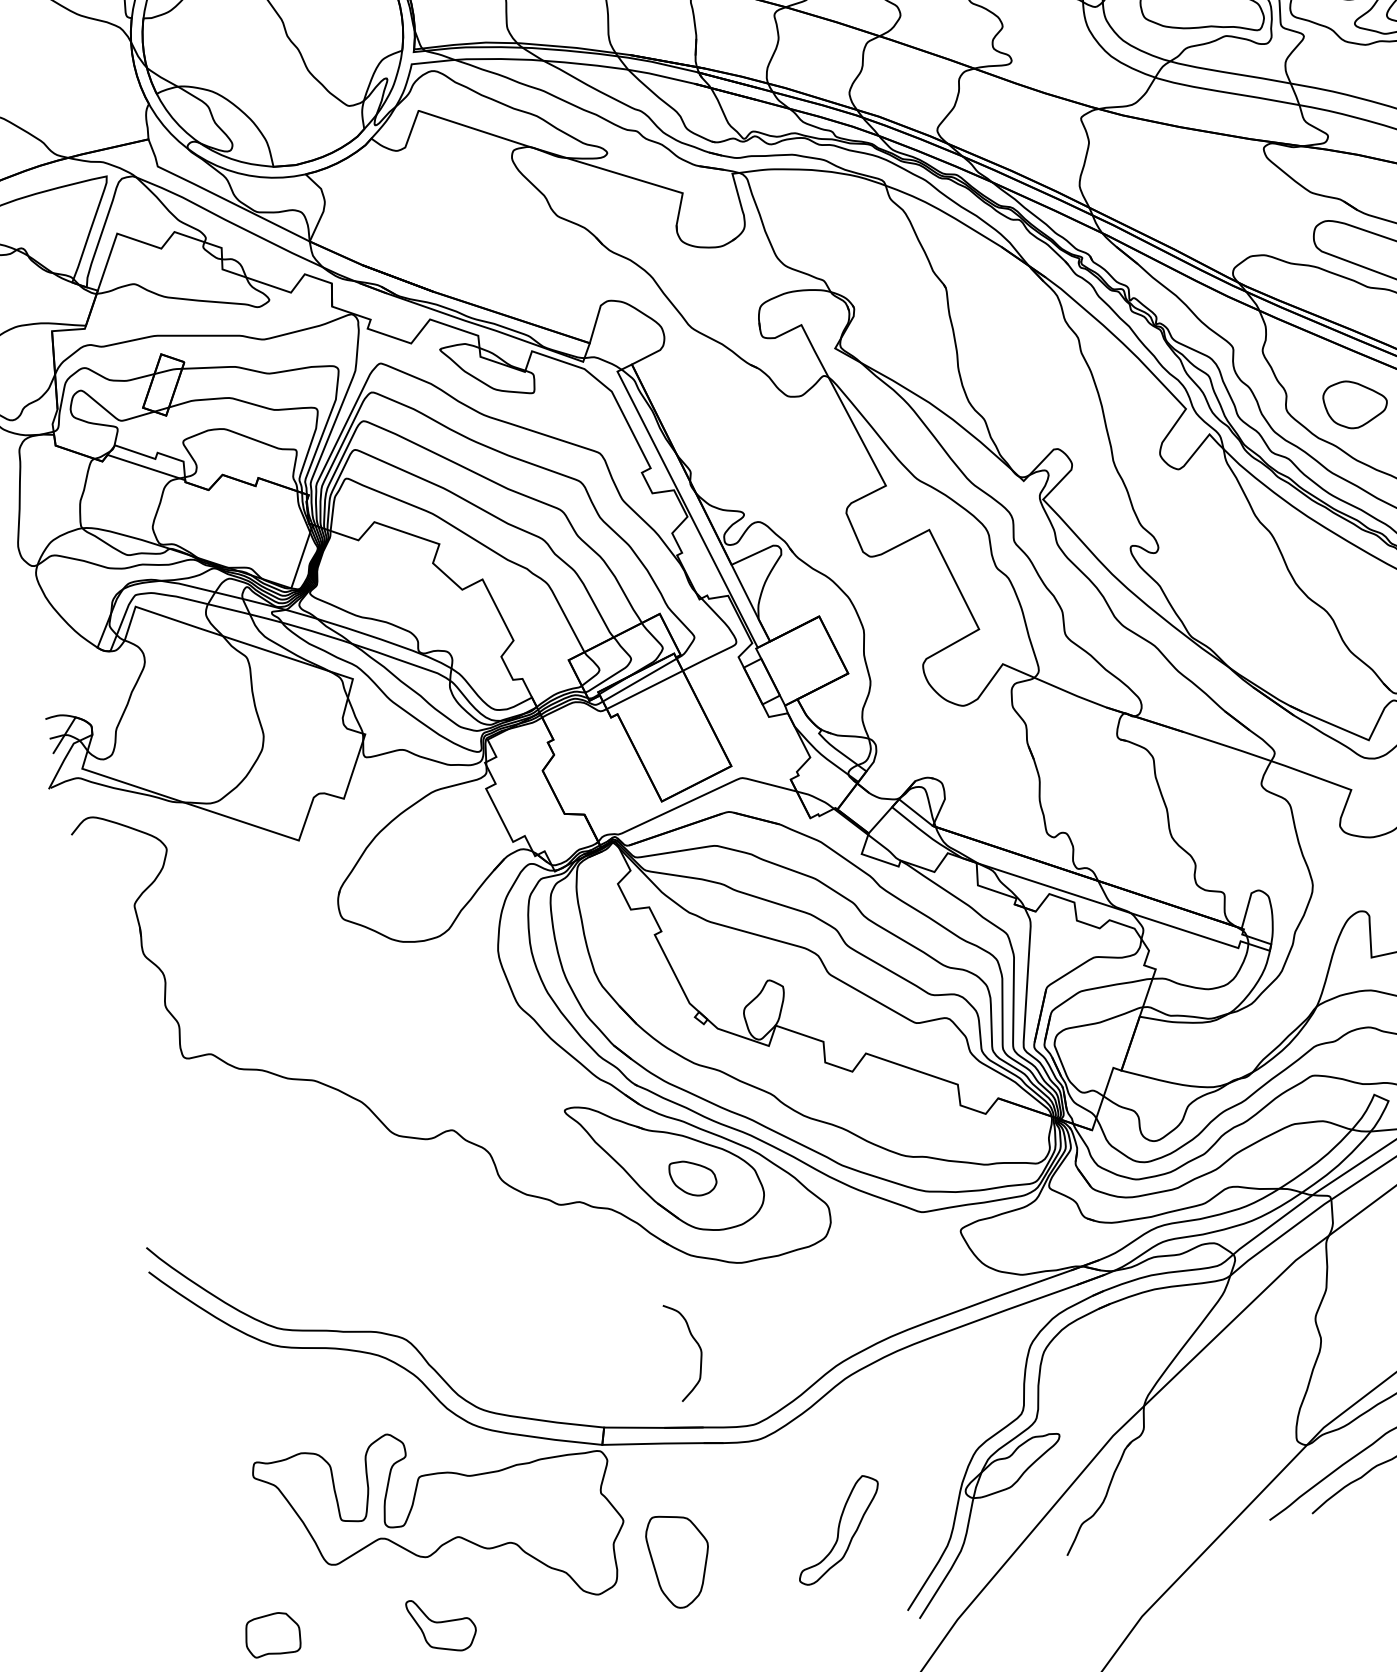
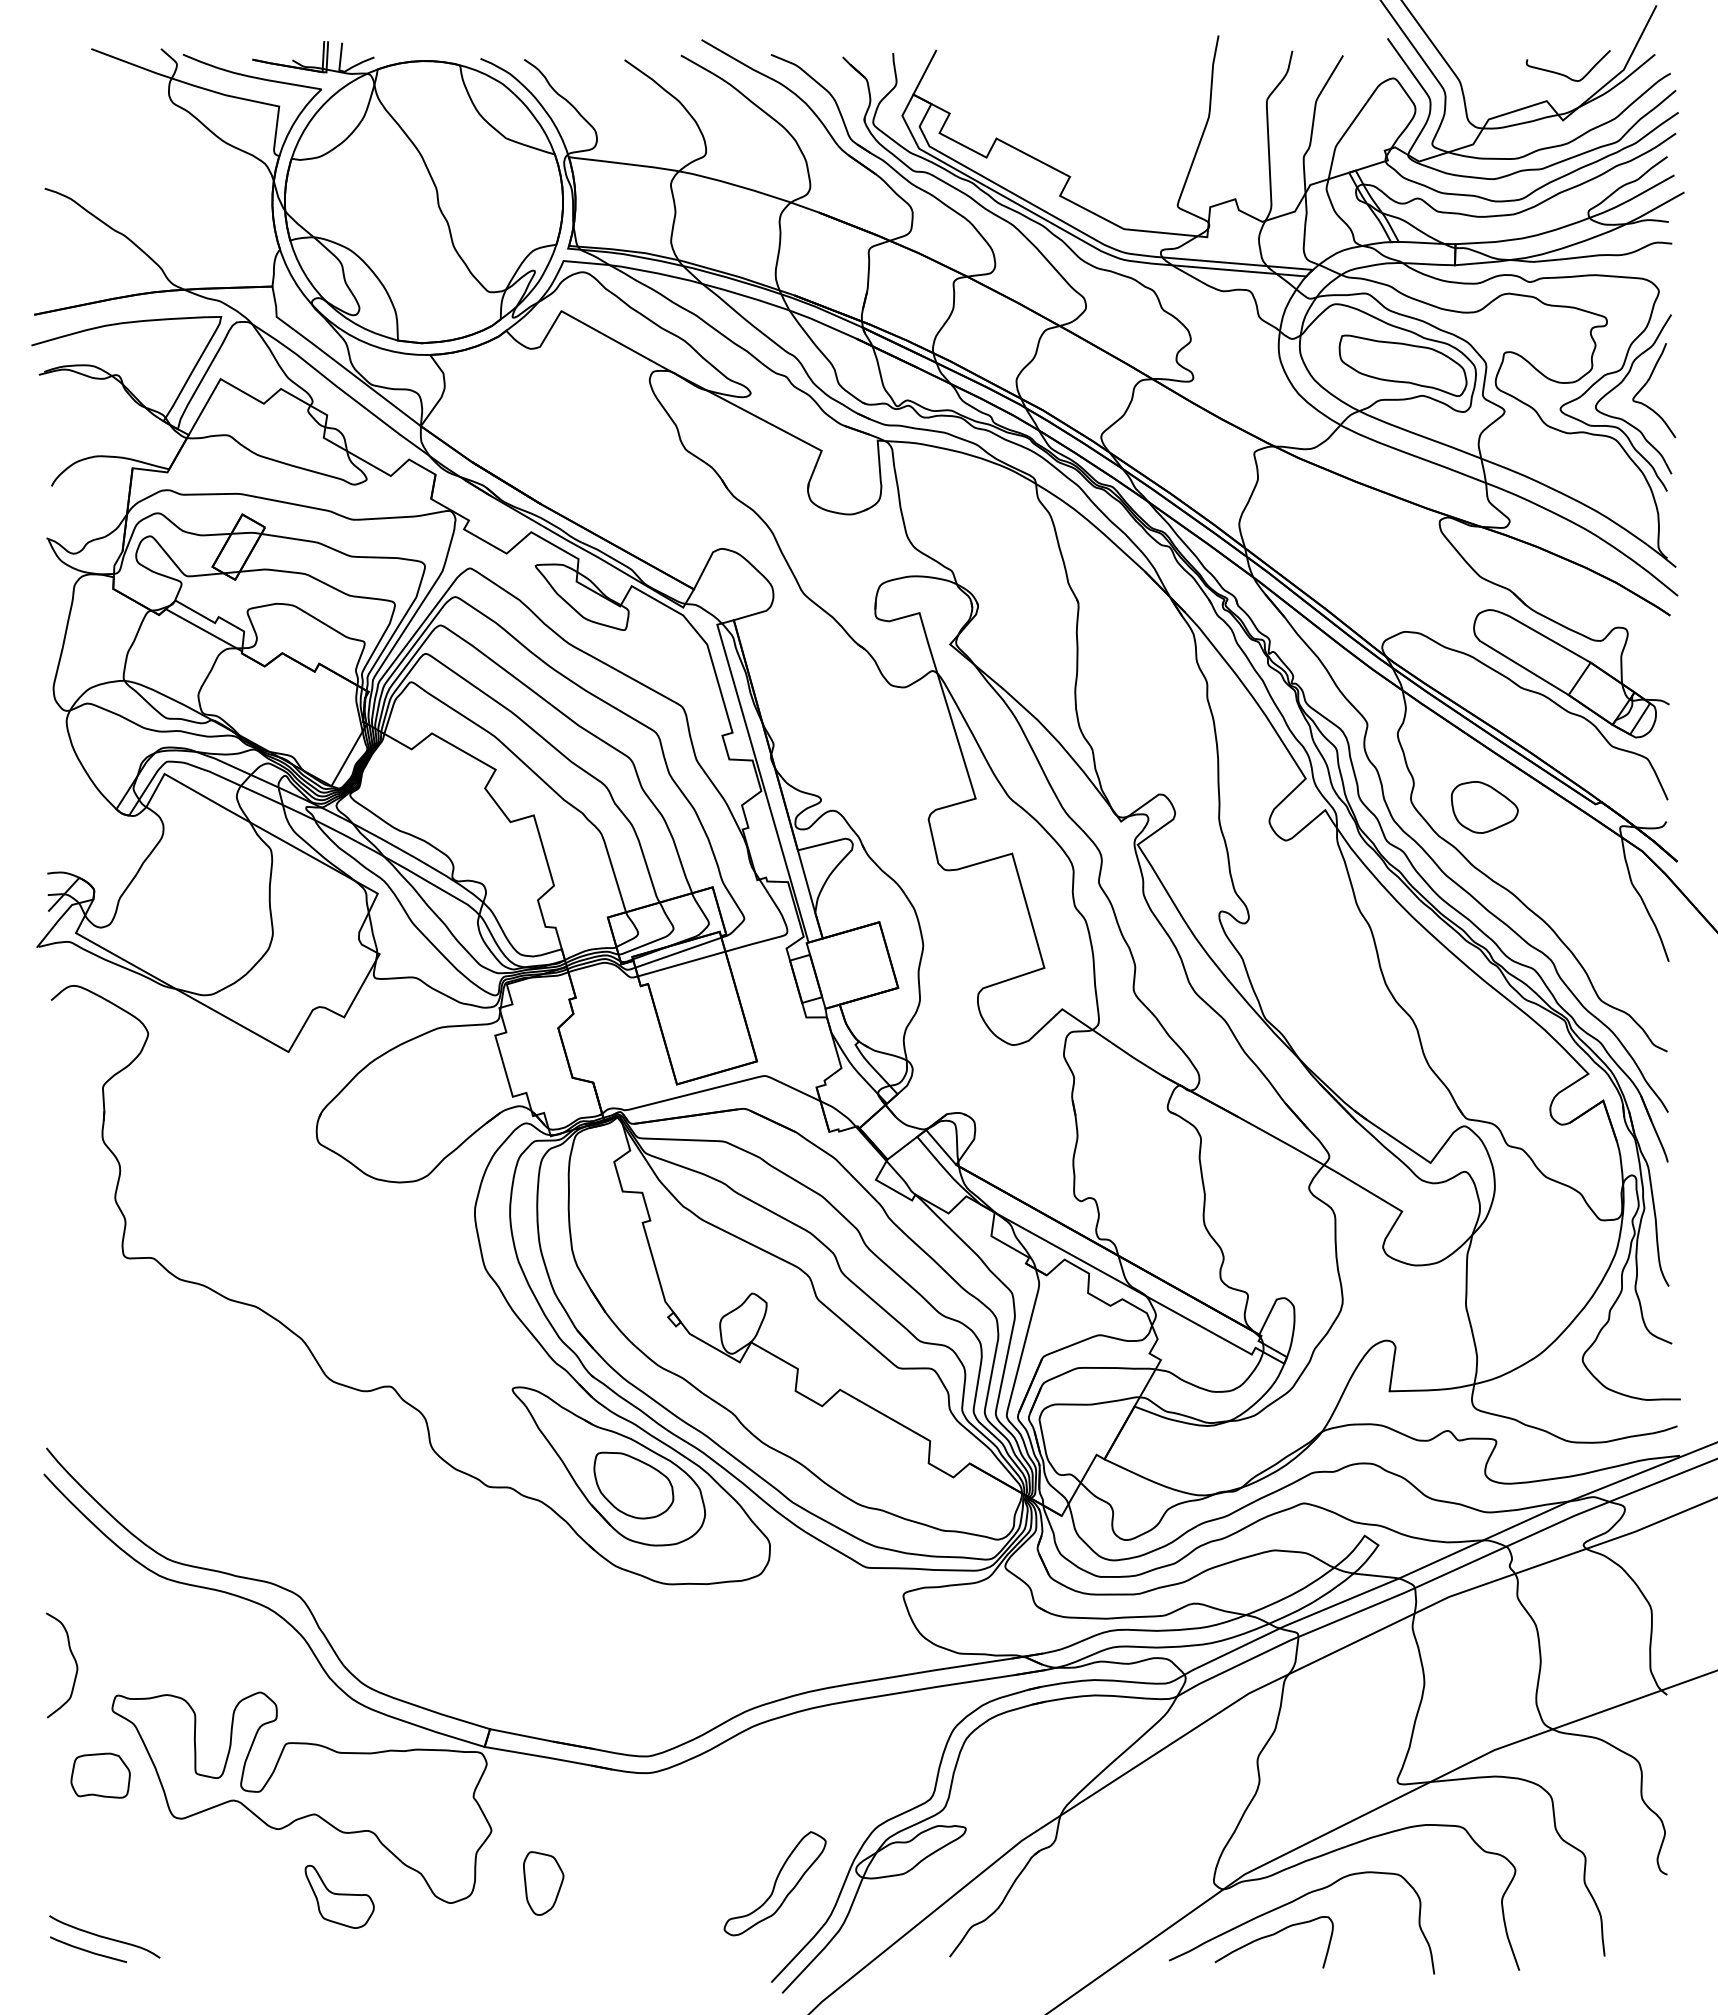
part: (692, 1178) -> (633, 1485), size x1.67
curve: (697, 1345) -> (74, 1661), moved
part: (837, 1529) -> (774, 1883), moved
part: (680, 1560) -> (543, 1883), size x0.62
part: (442, 1624) -> (339, 1896), moved
part: (272, 1634) -> (100, 1775), moved

